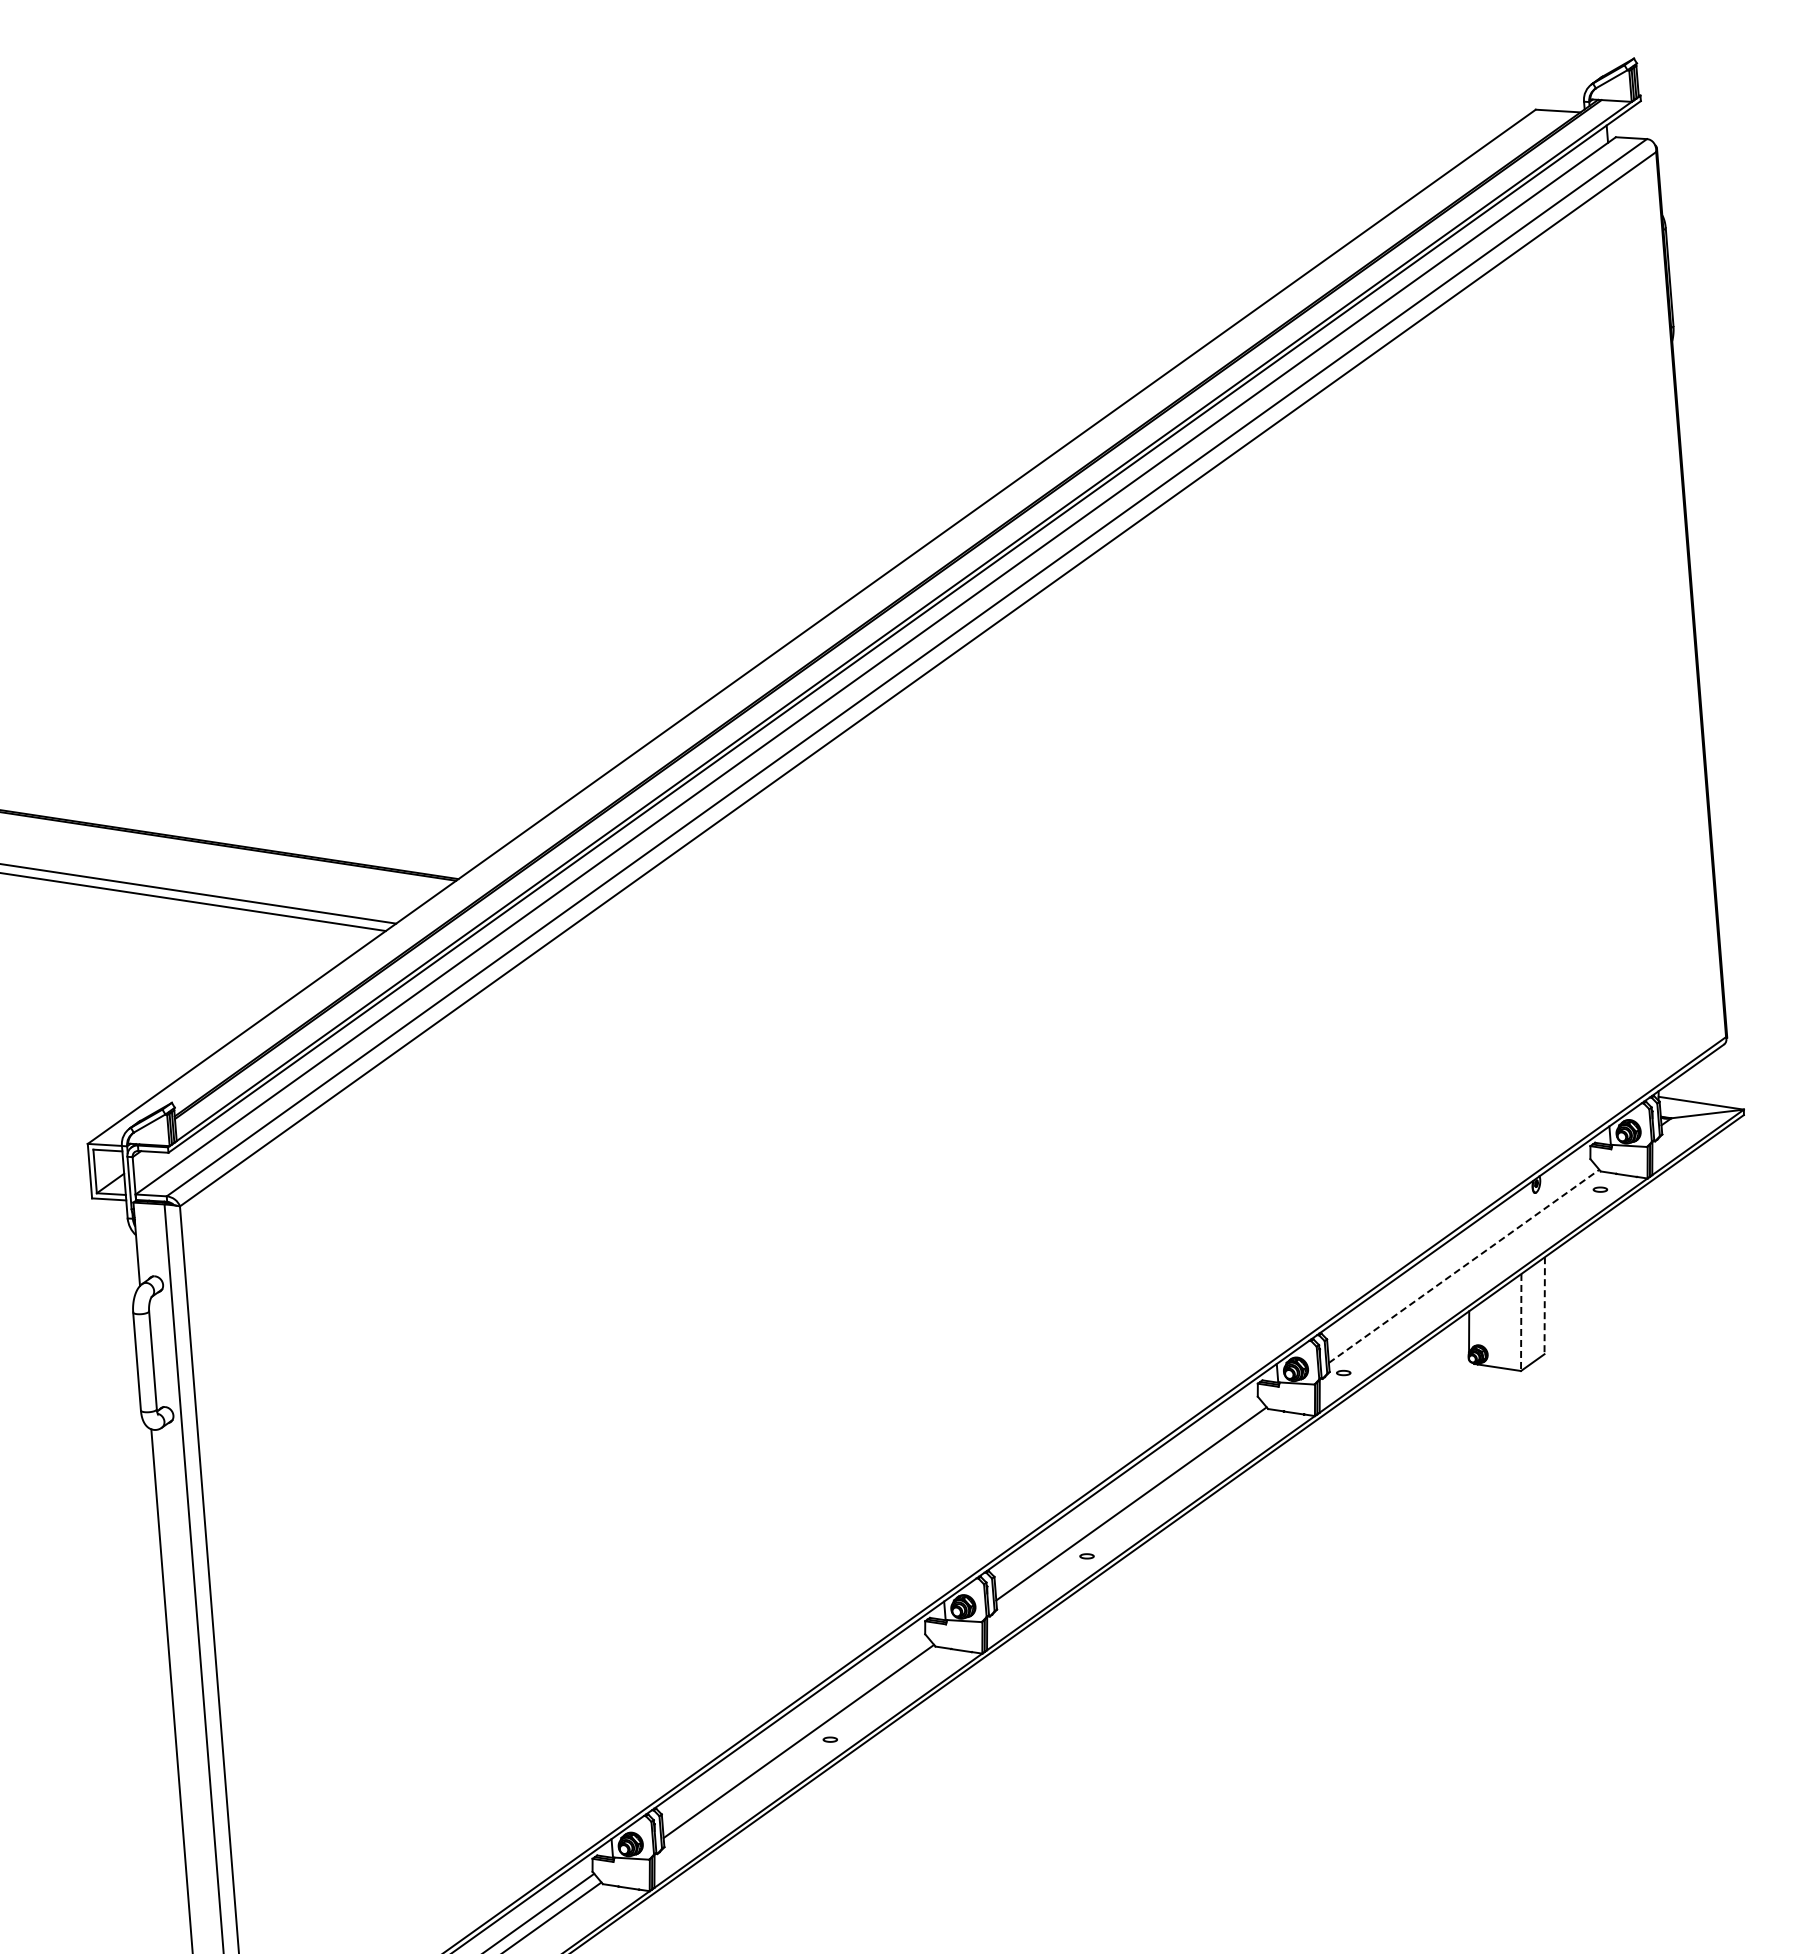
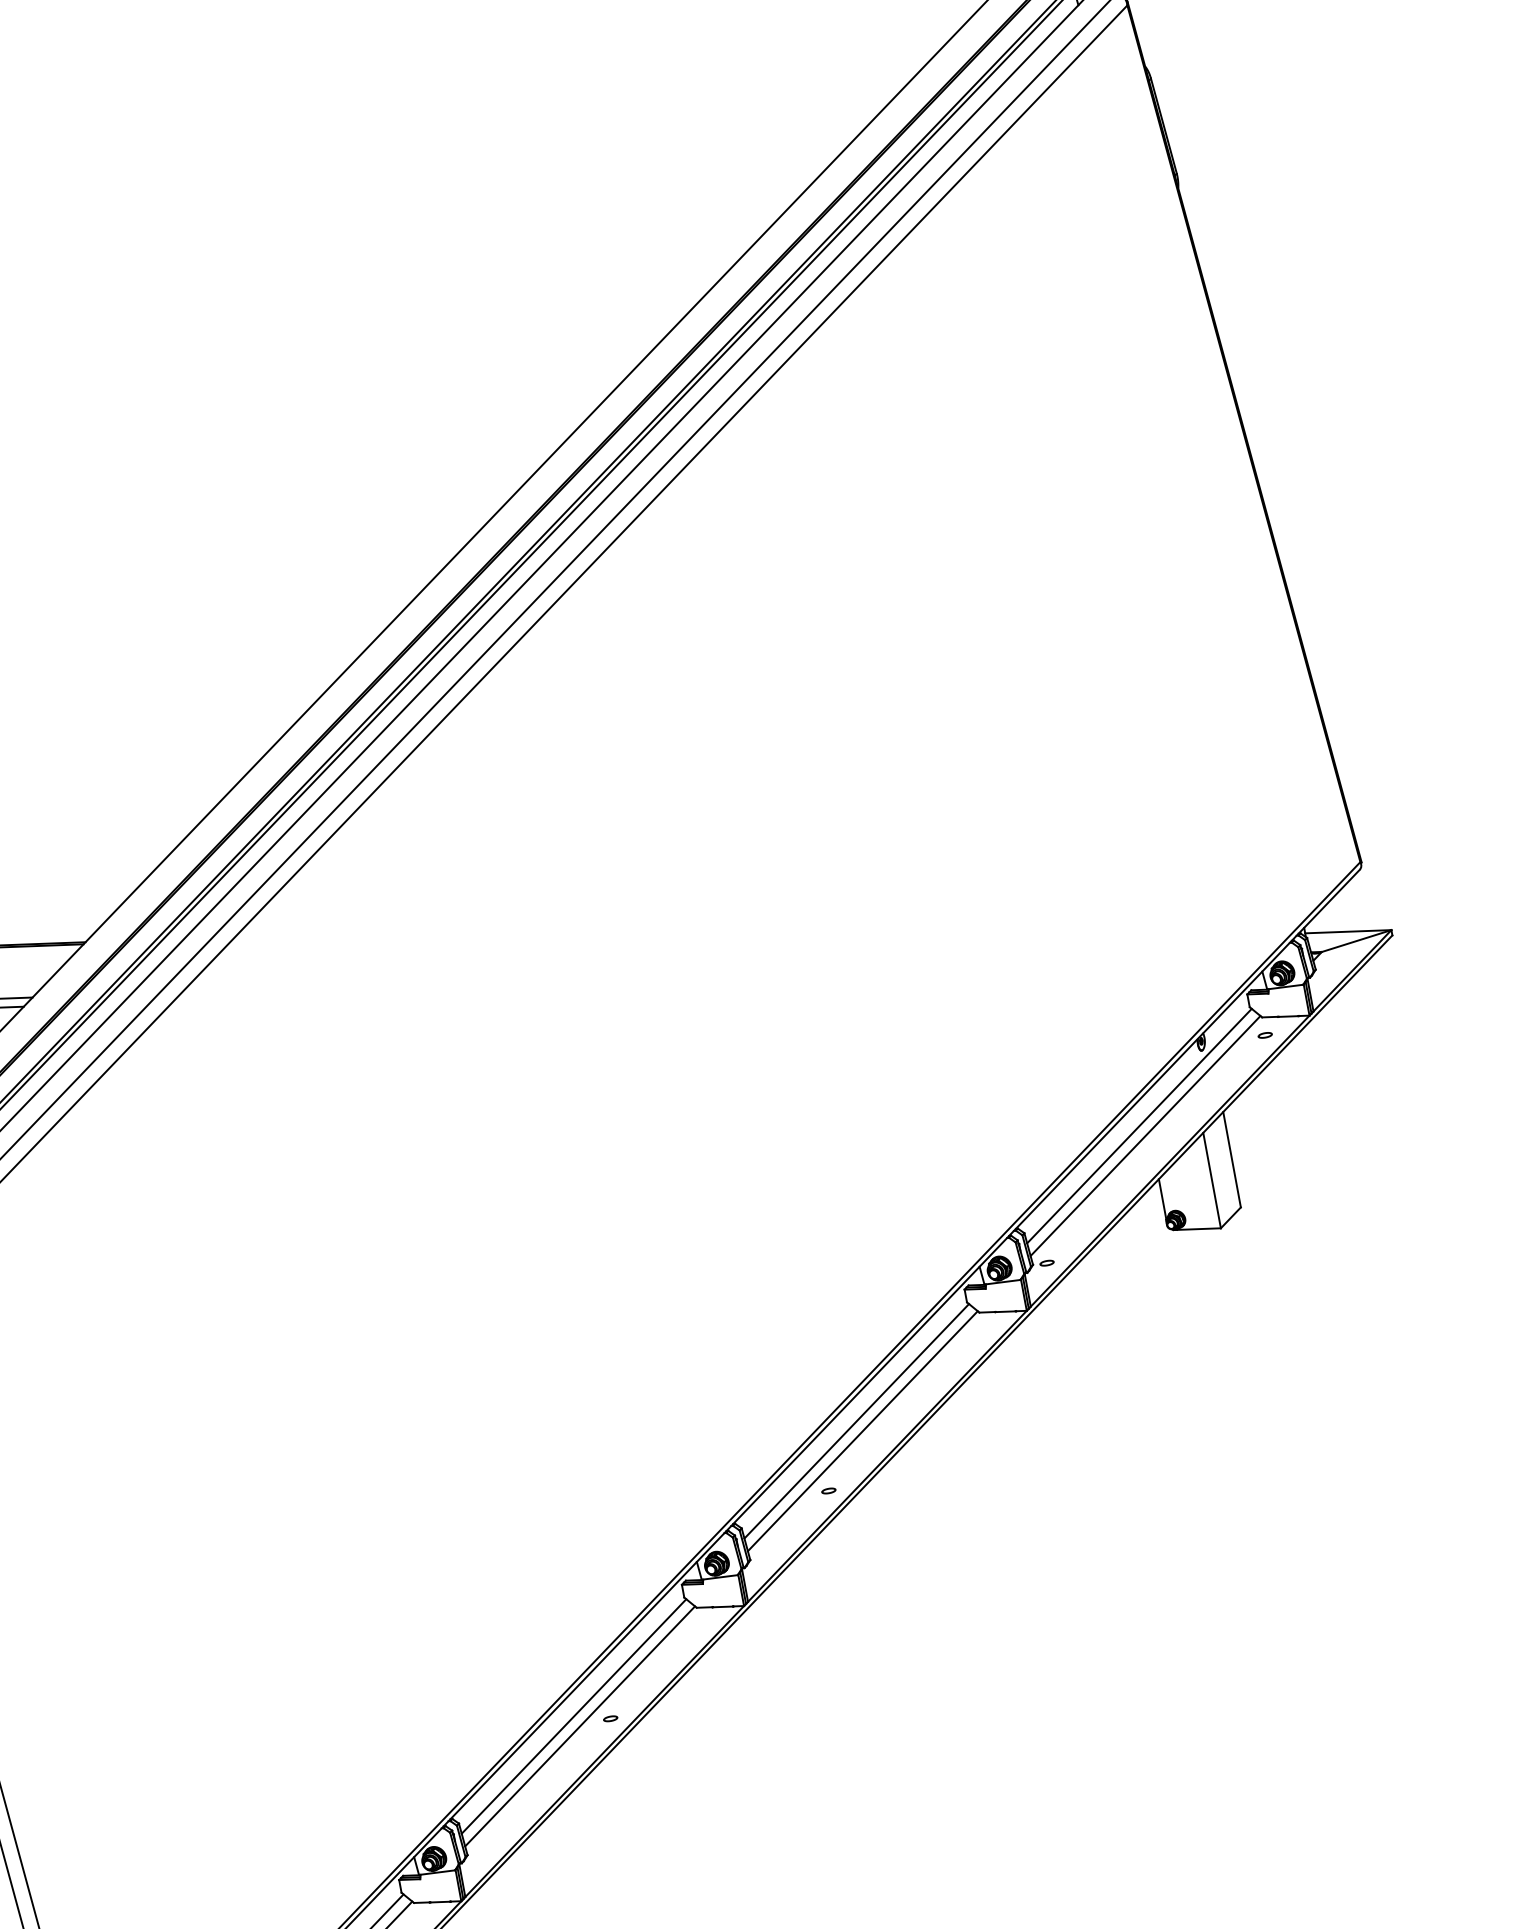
line: (1459, 1255) -> (1139, 1126), added
line: (1464, 1266) -> (1145, 1136), dashed -> solid
line: (1544, 1305) -> (1231, 1159), dashed -> solid
line: (1521, 1322) -> (1212, 1180), dashed -> solid
line: (1127, 1492) -> (856, 1420), added
line: (794, 1730) -> (573, 1716), added

